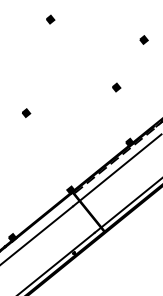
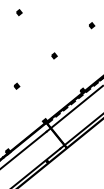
part: (50, 19) -> (19, 12), moved
part: (116, 86) -> (54, 55), moved
part: (25, 111) -> (16, 85), moved

